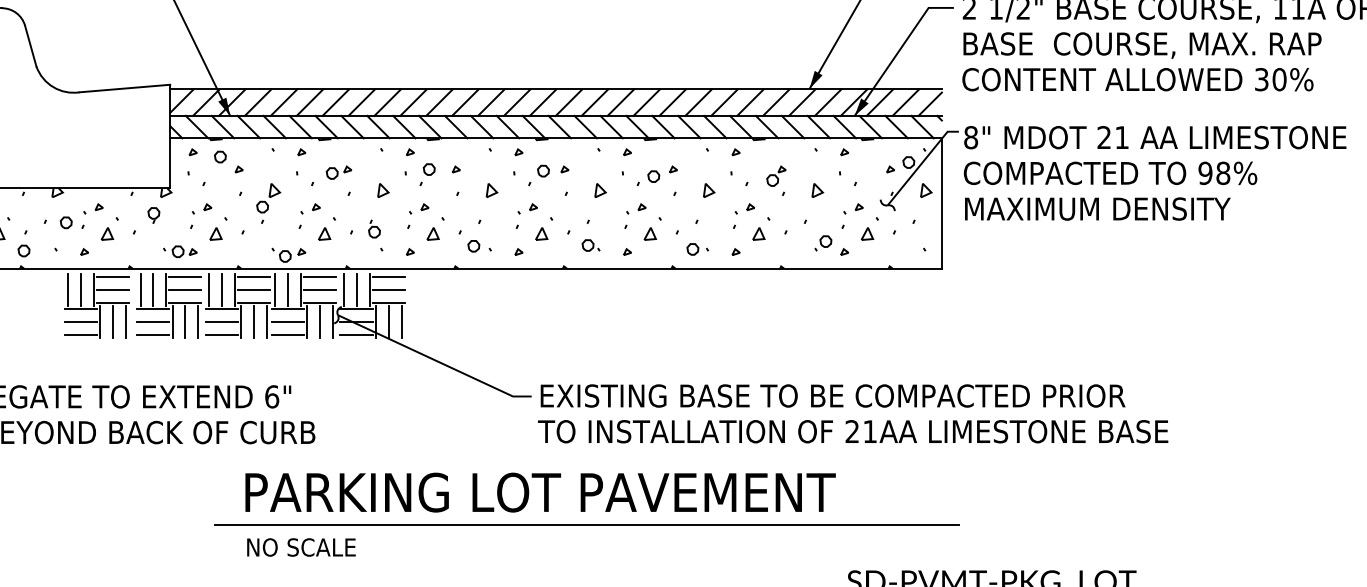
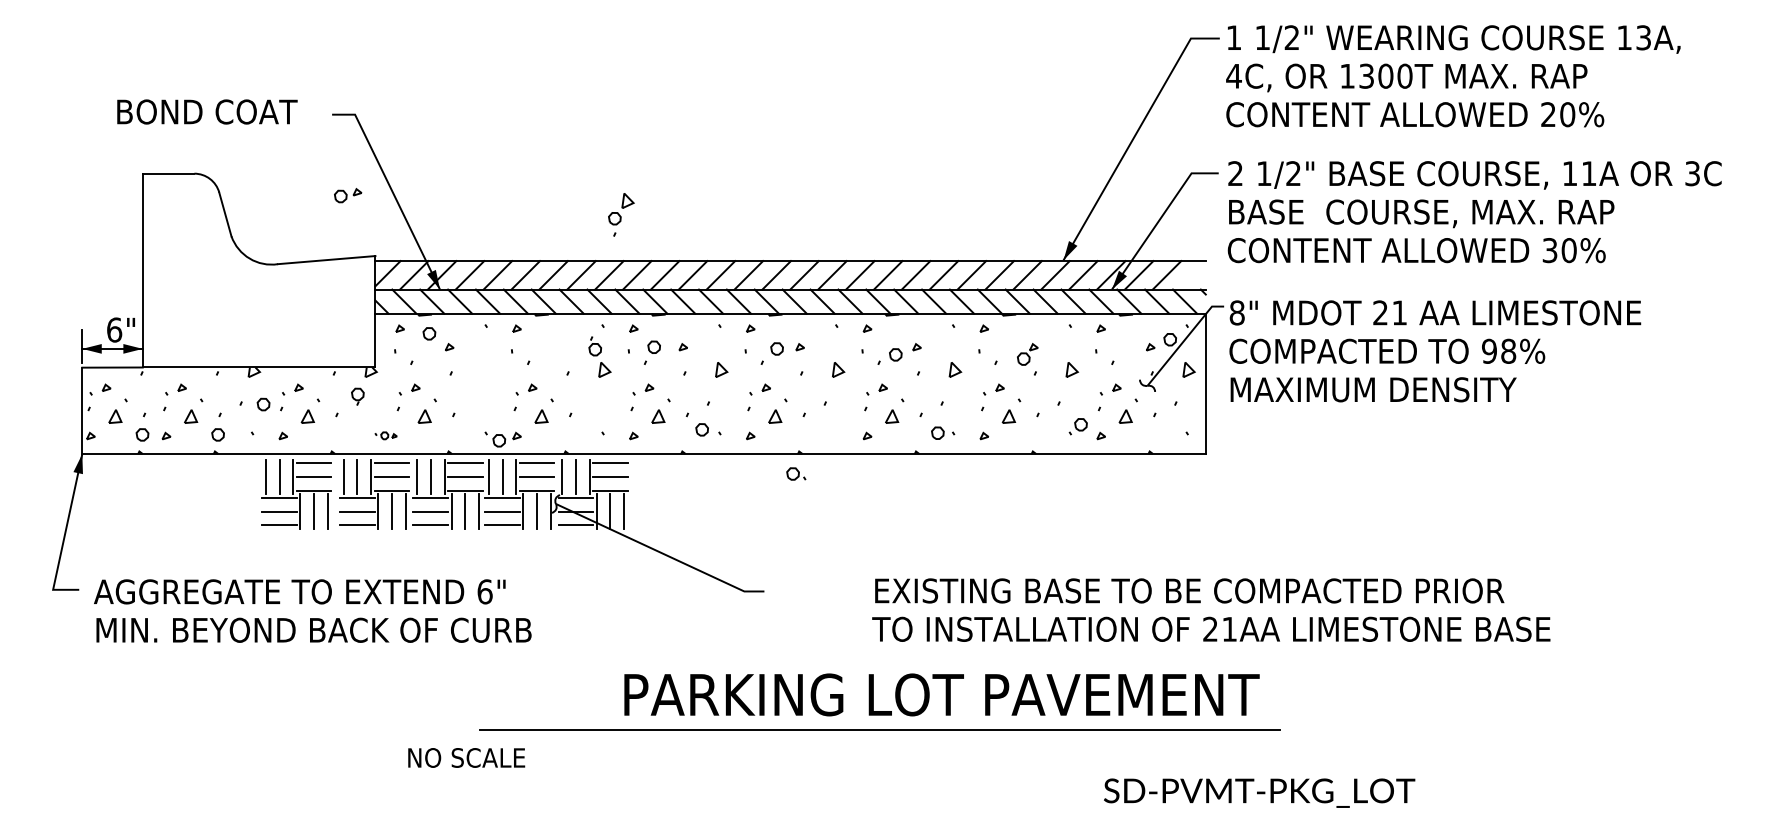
line: (929, 103) -> (1192, 276), removed
part: (339, 172) -> (348, 195), moved
part: (268, 203) -> (621, 214), moved
part: (373, 229) -> (594, 346), moved
part: (591, 245) -> (796, 473), moved
part: (179, 251) -> (385, 435), size x0.6
text: (853, 413) -> (1211, 609), moved
text: (540, 492) -> (941, 694), moved
line: (586, 524) -> (879, 729), moved
text: (301, 547) -> (466, 757), moved

